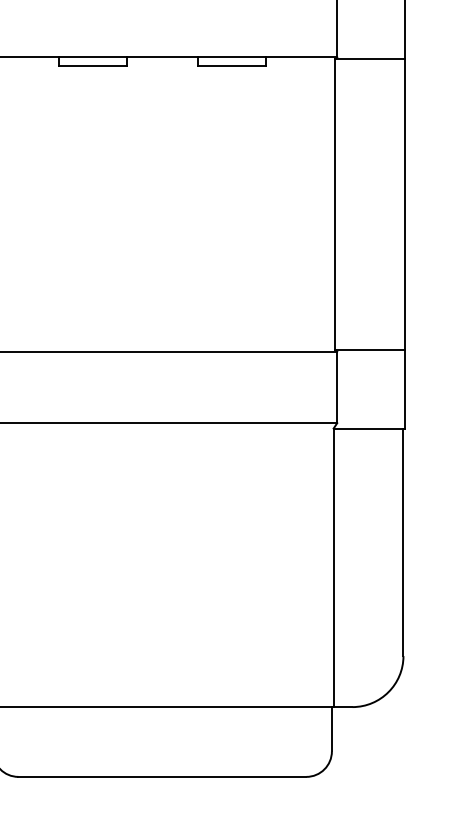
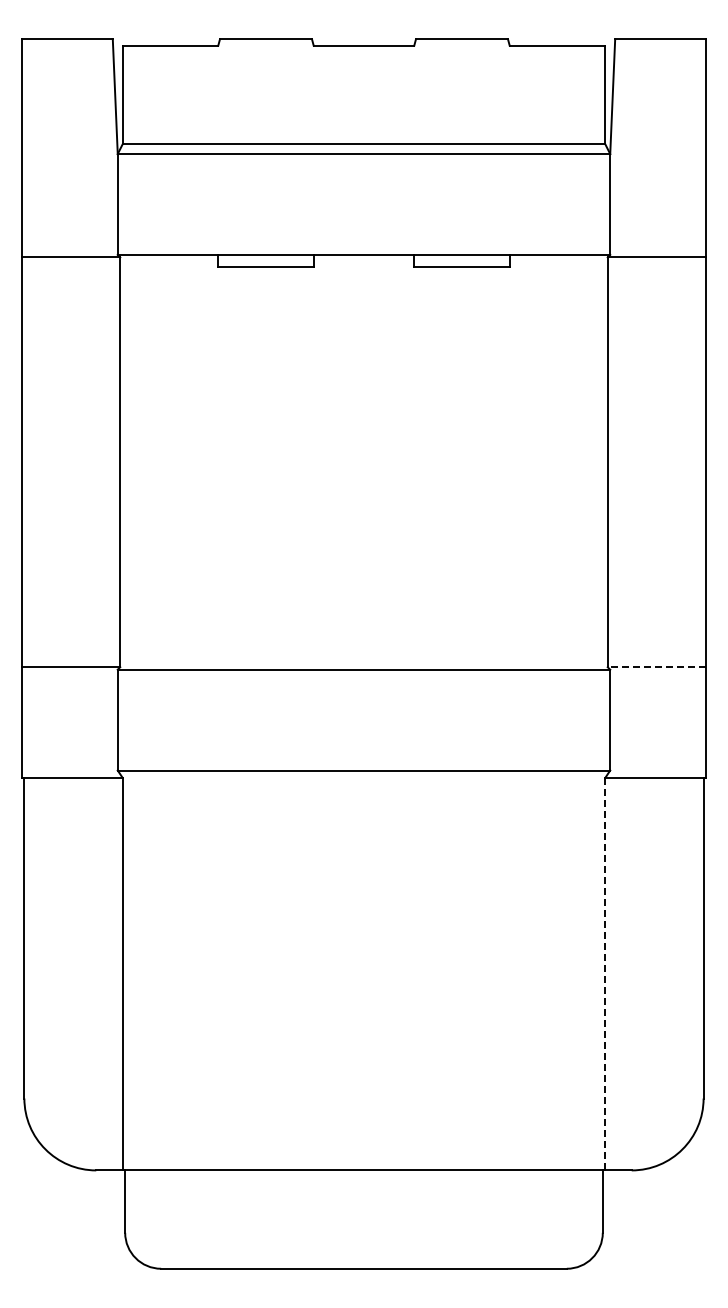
line: (370, 350) -> (656, 667), solid -> dashed
line: (333, 568) -> (605, 974), solid -> dashed

